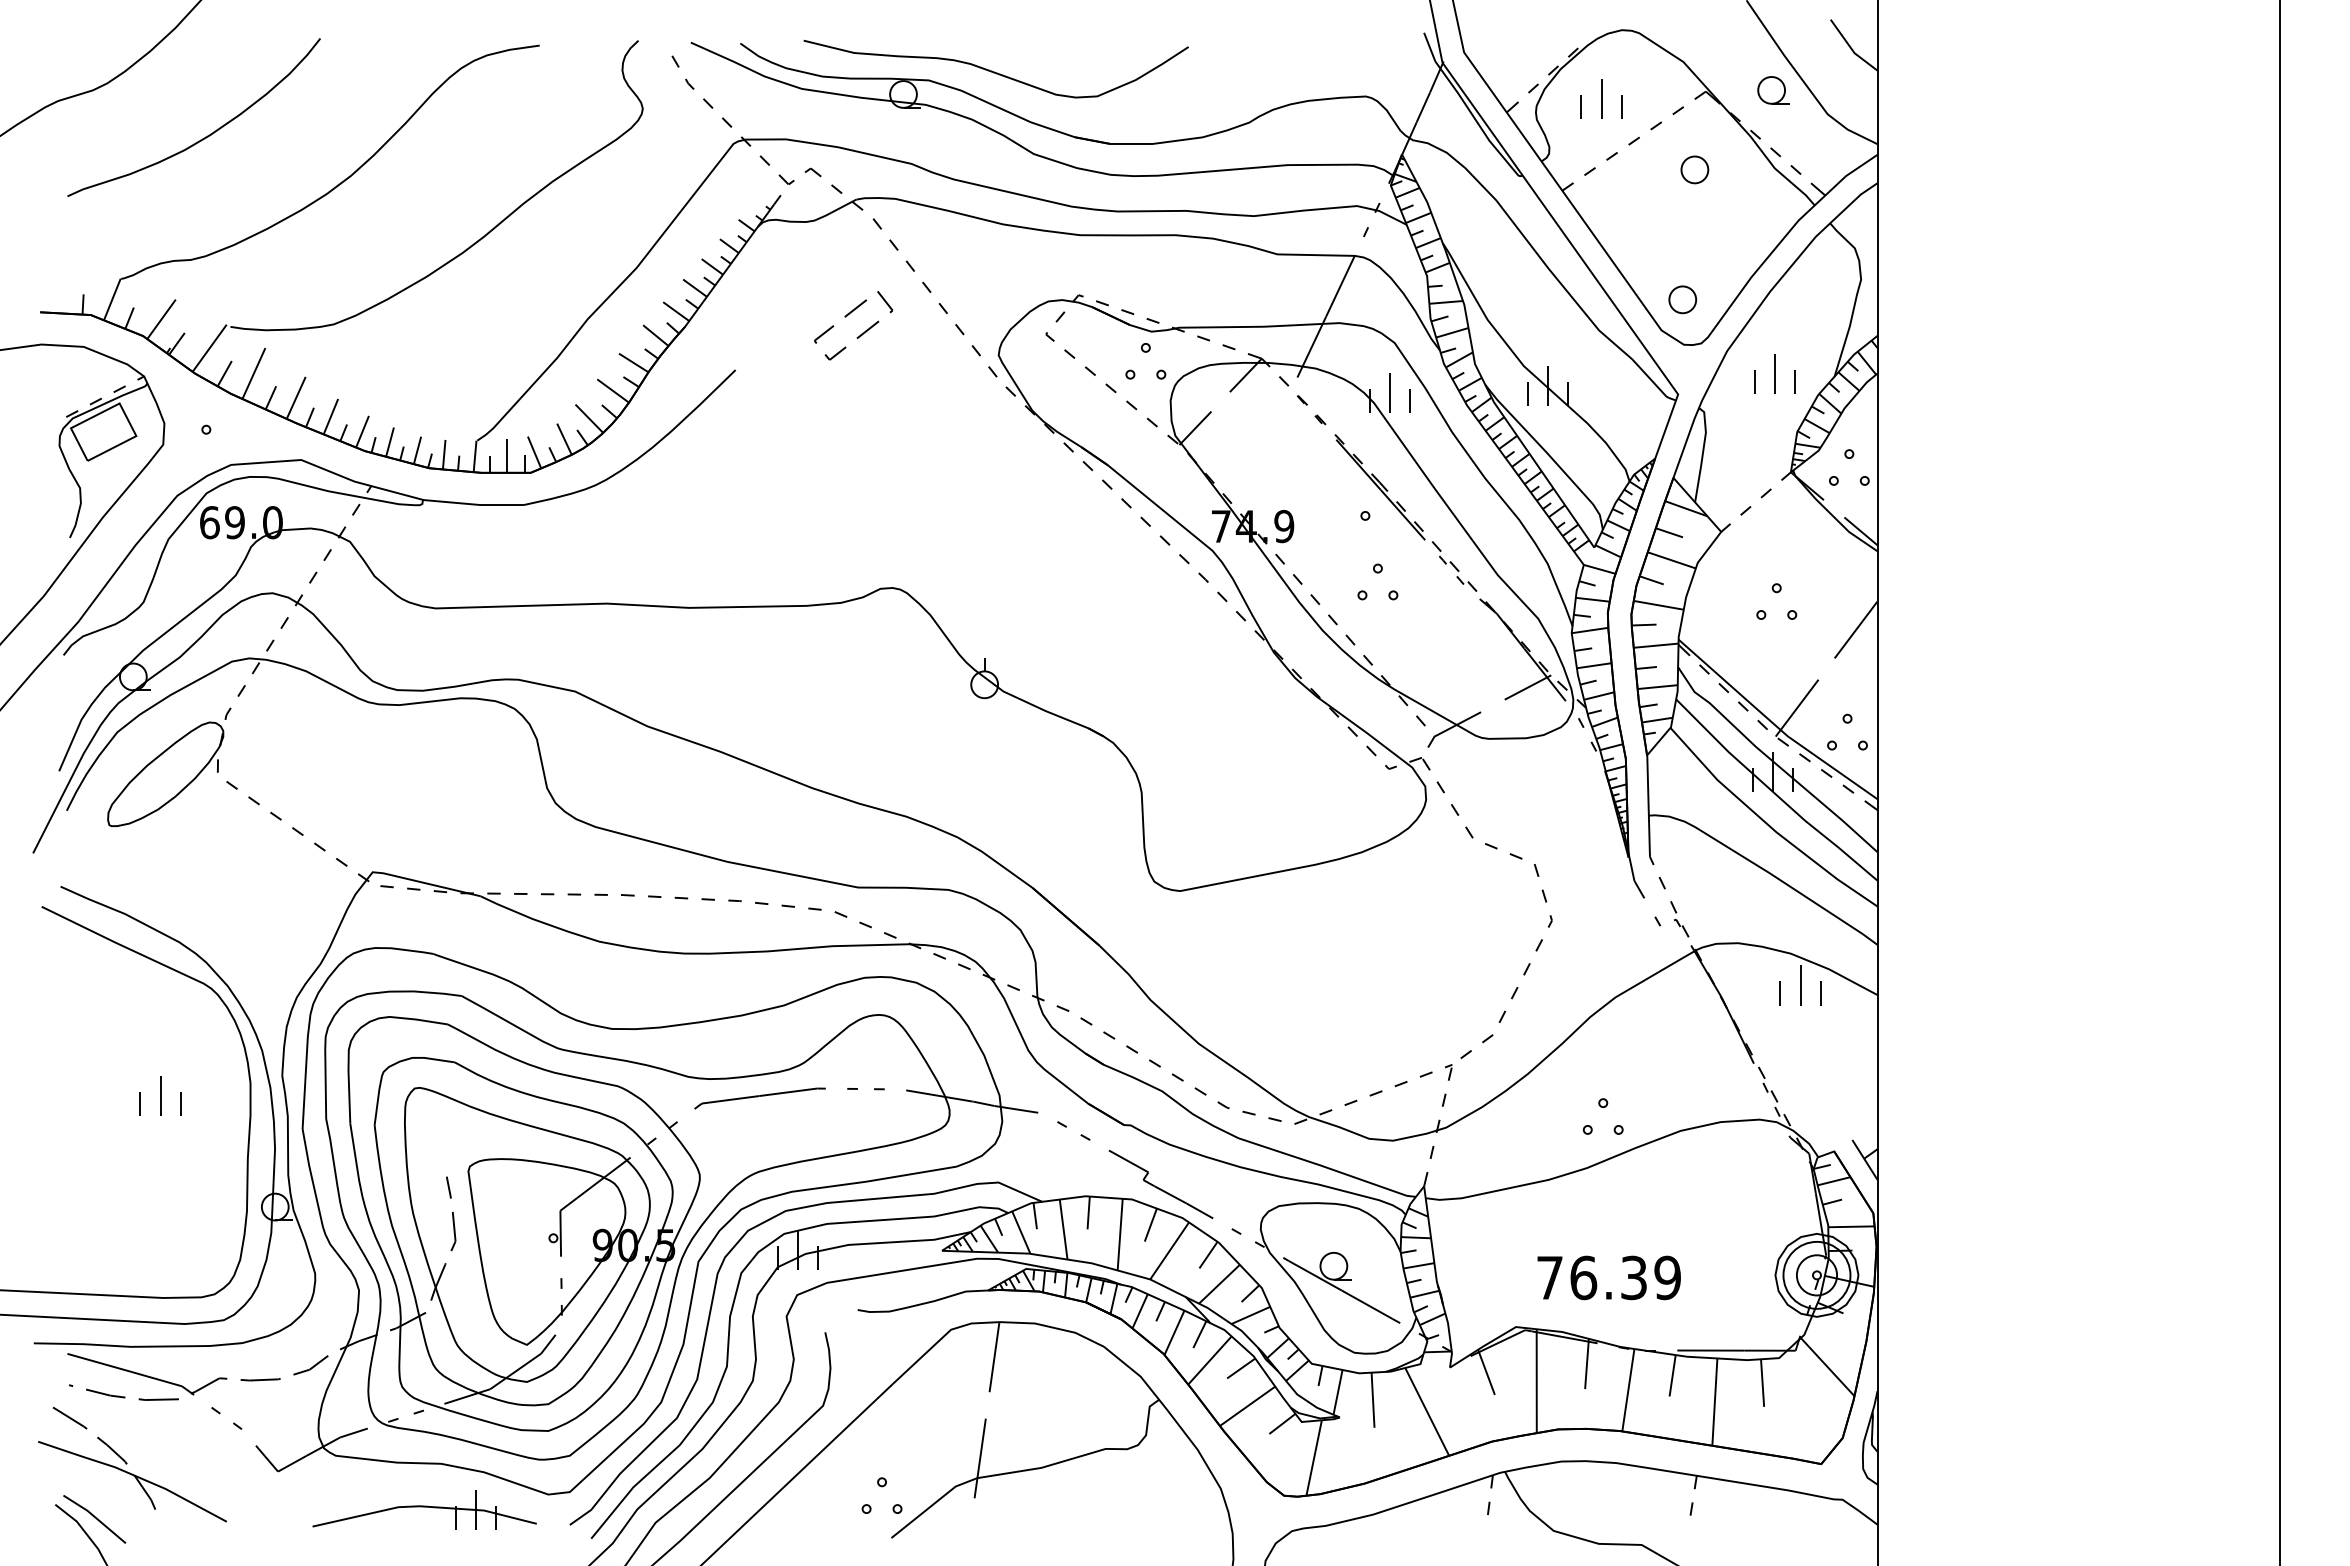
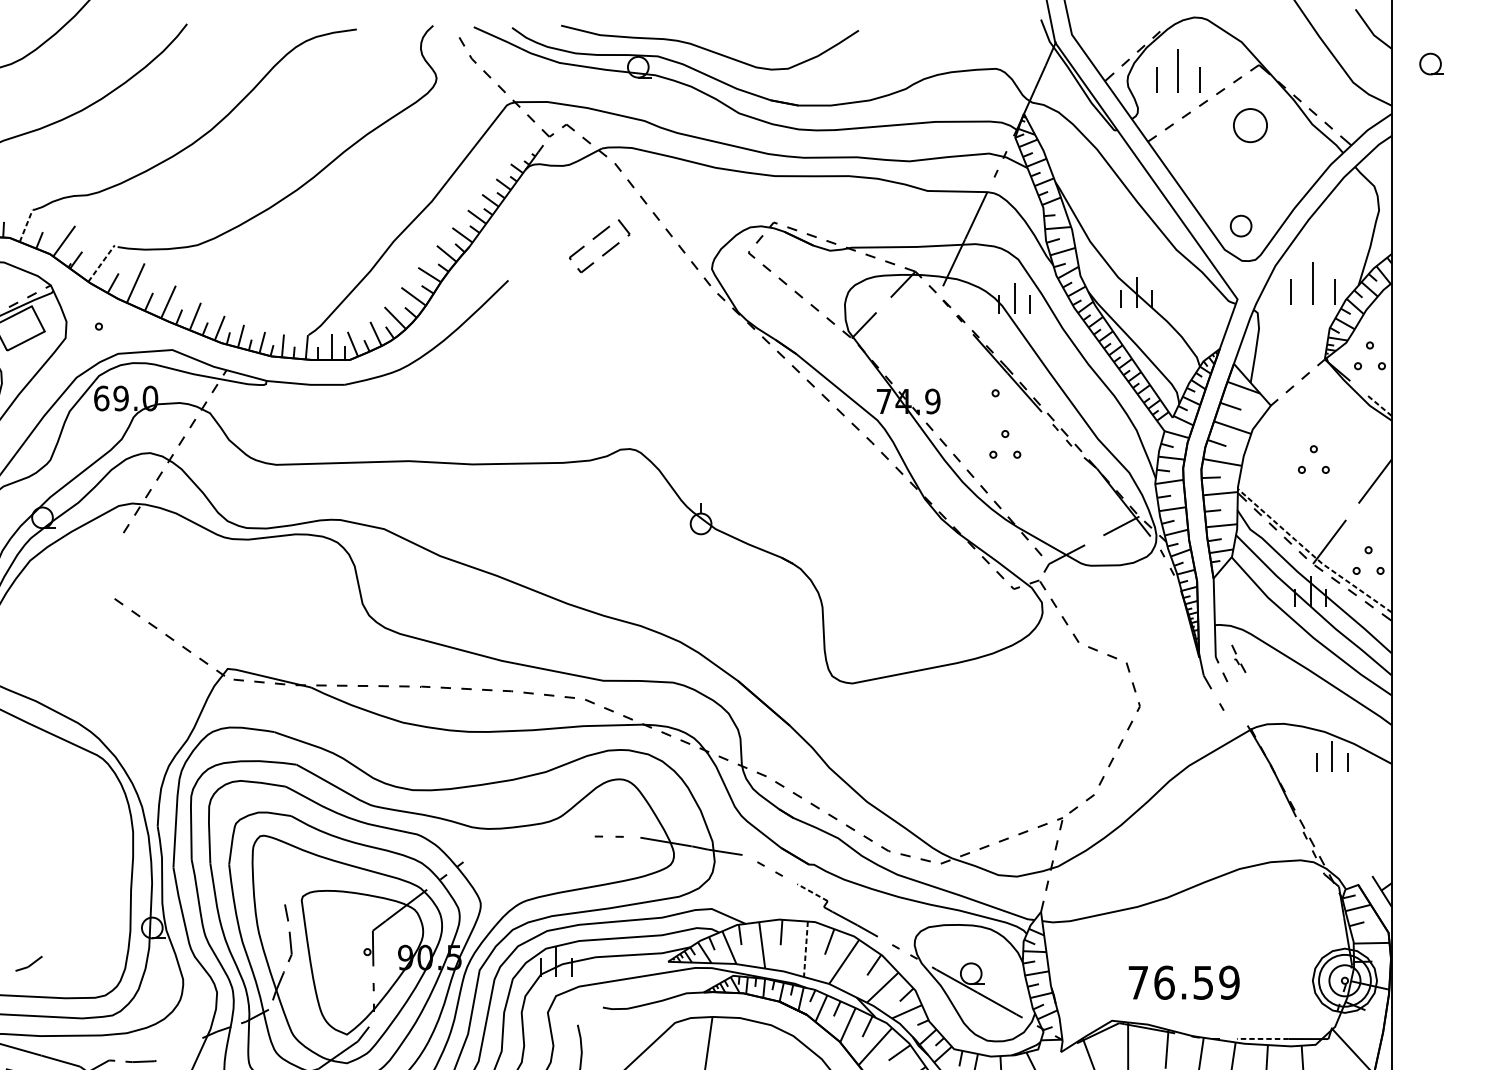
part: (1773, 90) -> (1432, 64), moved
part: (1601, 98) -> (1178, 70), size x1.4
part: (1694, 169) -> (1250, 125), size x1.6
line: (112, 299) -> (26, 225), solid -> dashed
line: (209, 347) -> (101, 263), solid -> dashed
part: (1145, 352) -> (825, 266), removed
part: (1774, 373) -> (1312, 283), size x1.4
line: (1860, 531) -> (1378, 405), solid -> dashed
line: (1773, 723) -> (1311, 553), solid -> dashed
part: (169, 766) -> (70, 587), removed
part: (1679, 919) -> (1238, 659), moved
part: (160, 1095) -> (63, 841), removed
part: (759, 1098) -> (526, 843), removed
part: (1602, 1107) -> (1179, 850), removed
line: (1128, 1161) -> (812, 892), solid -> dashed
line: (1120, 1234) -> (806, 949), solid -> dashed
text: (1633, 1277) -> (1203, 982), 76.39 -> 76.59
line: (1710, 1350) -> (1262, 1038), solid -> dashed
part: (310, 1365) -> (28, 963), moved

